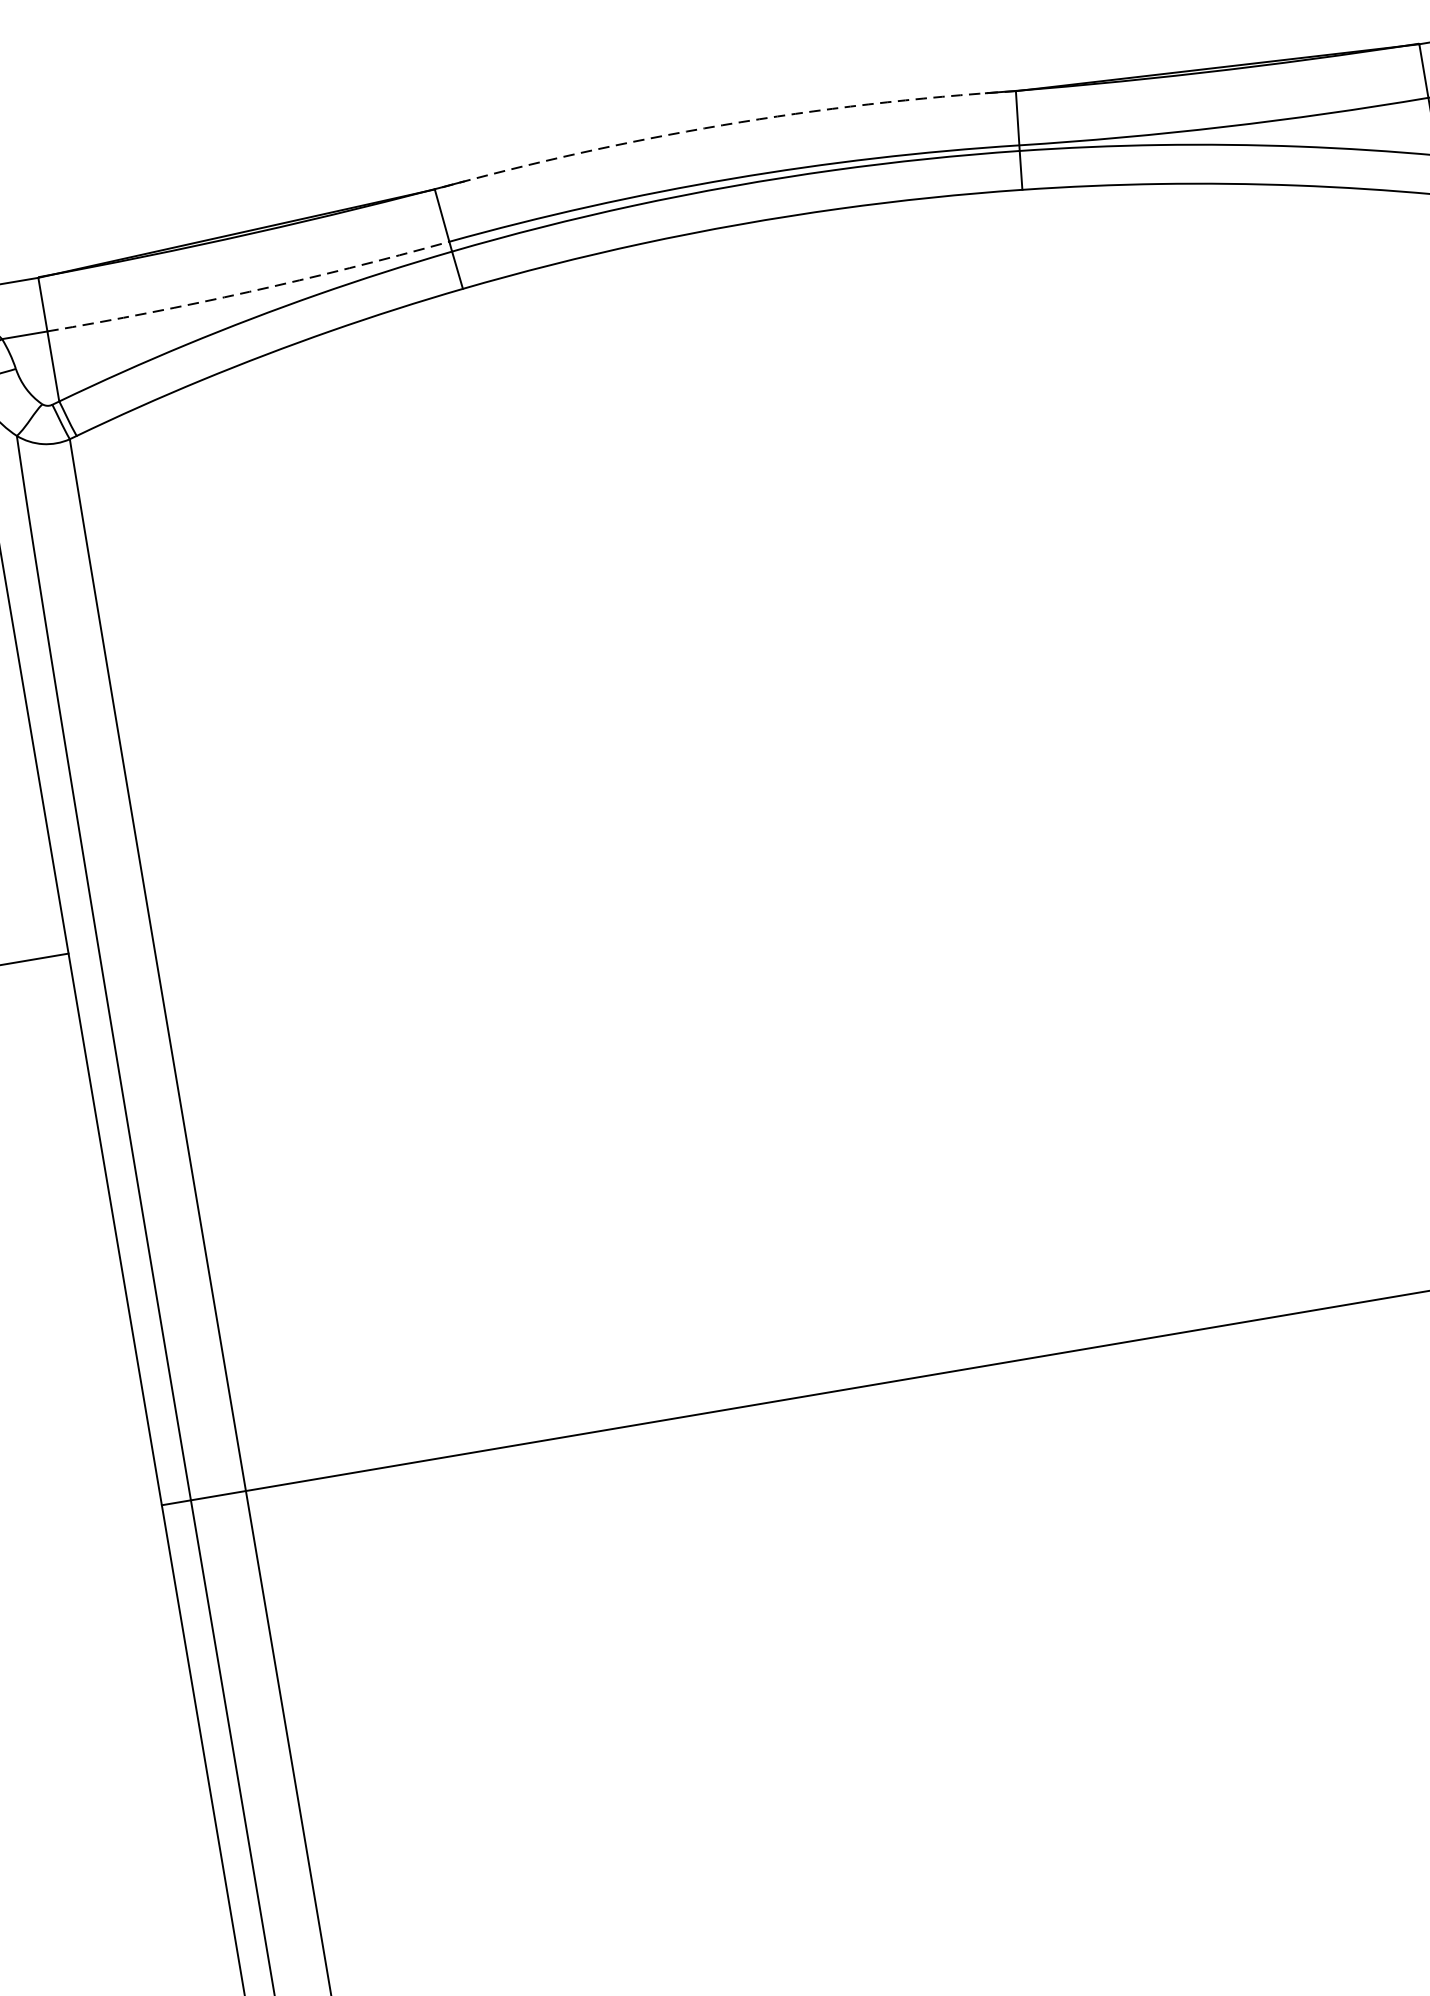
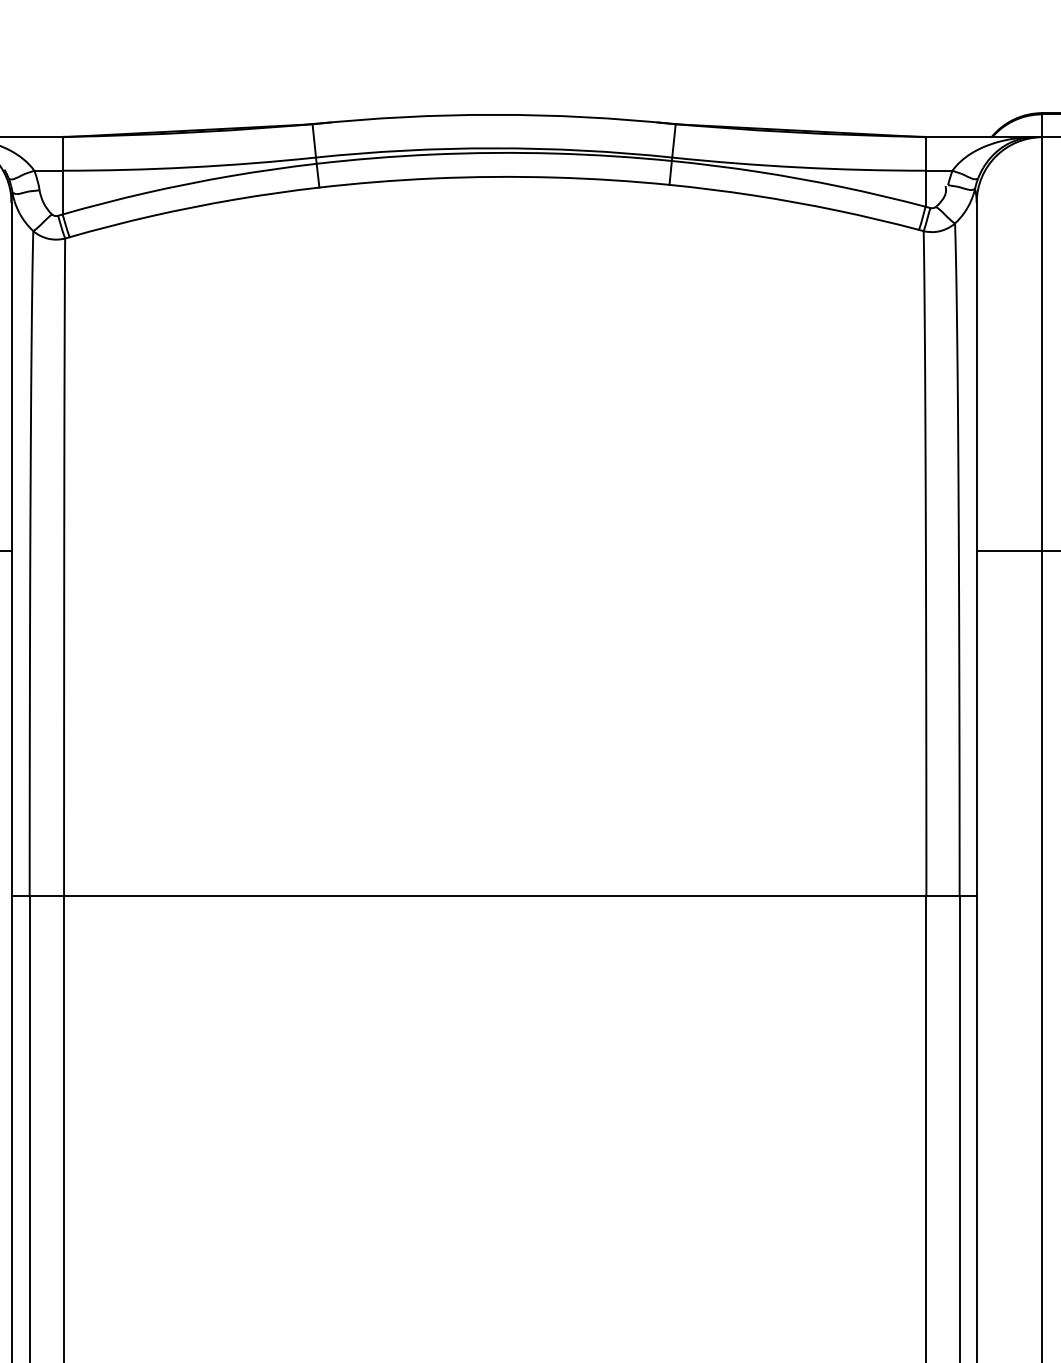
arc: (723, 124) -> (494, 114), dashed -> solid
arc: (249, 291) -> (189, 167), dashed -> solid

